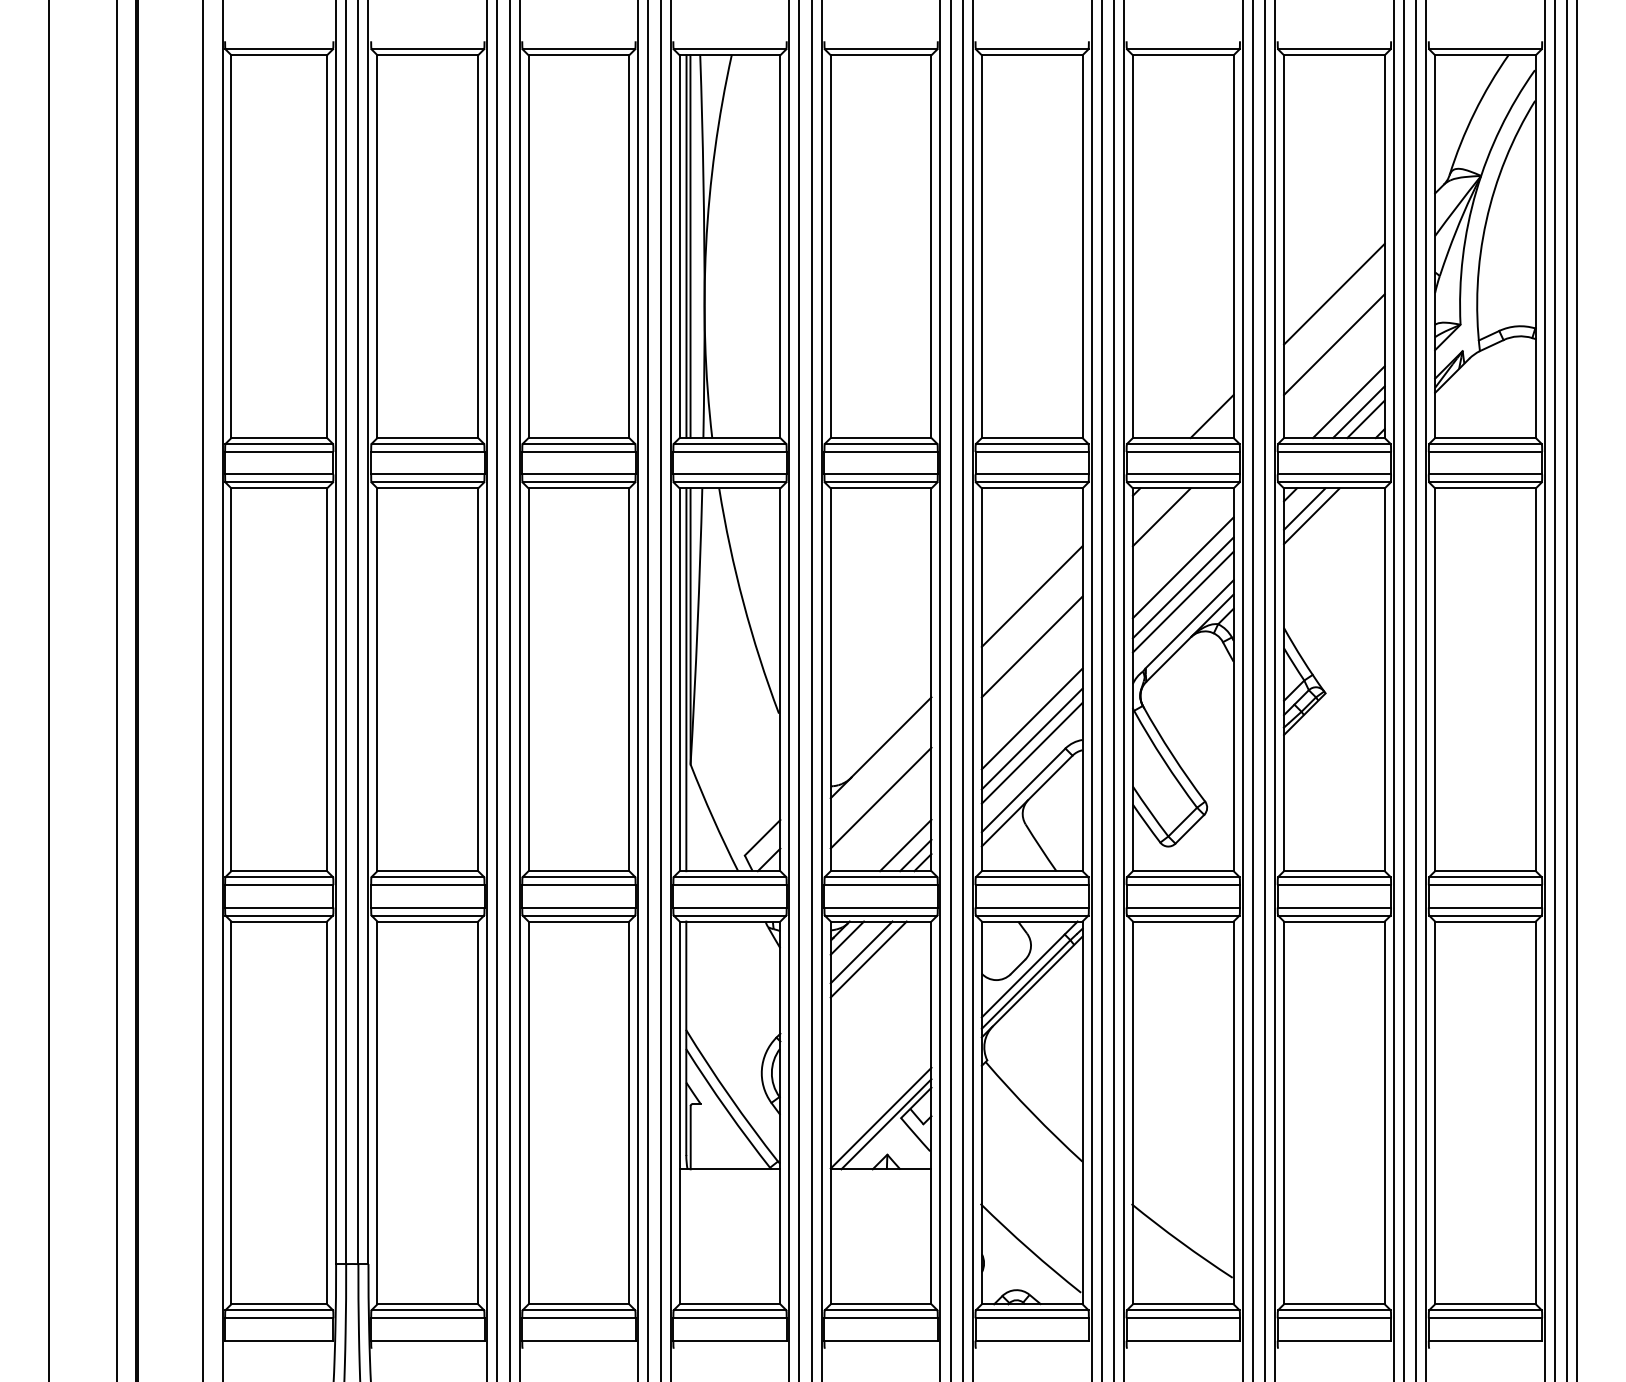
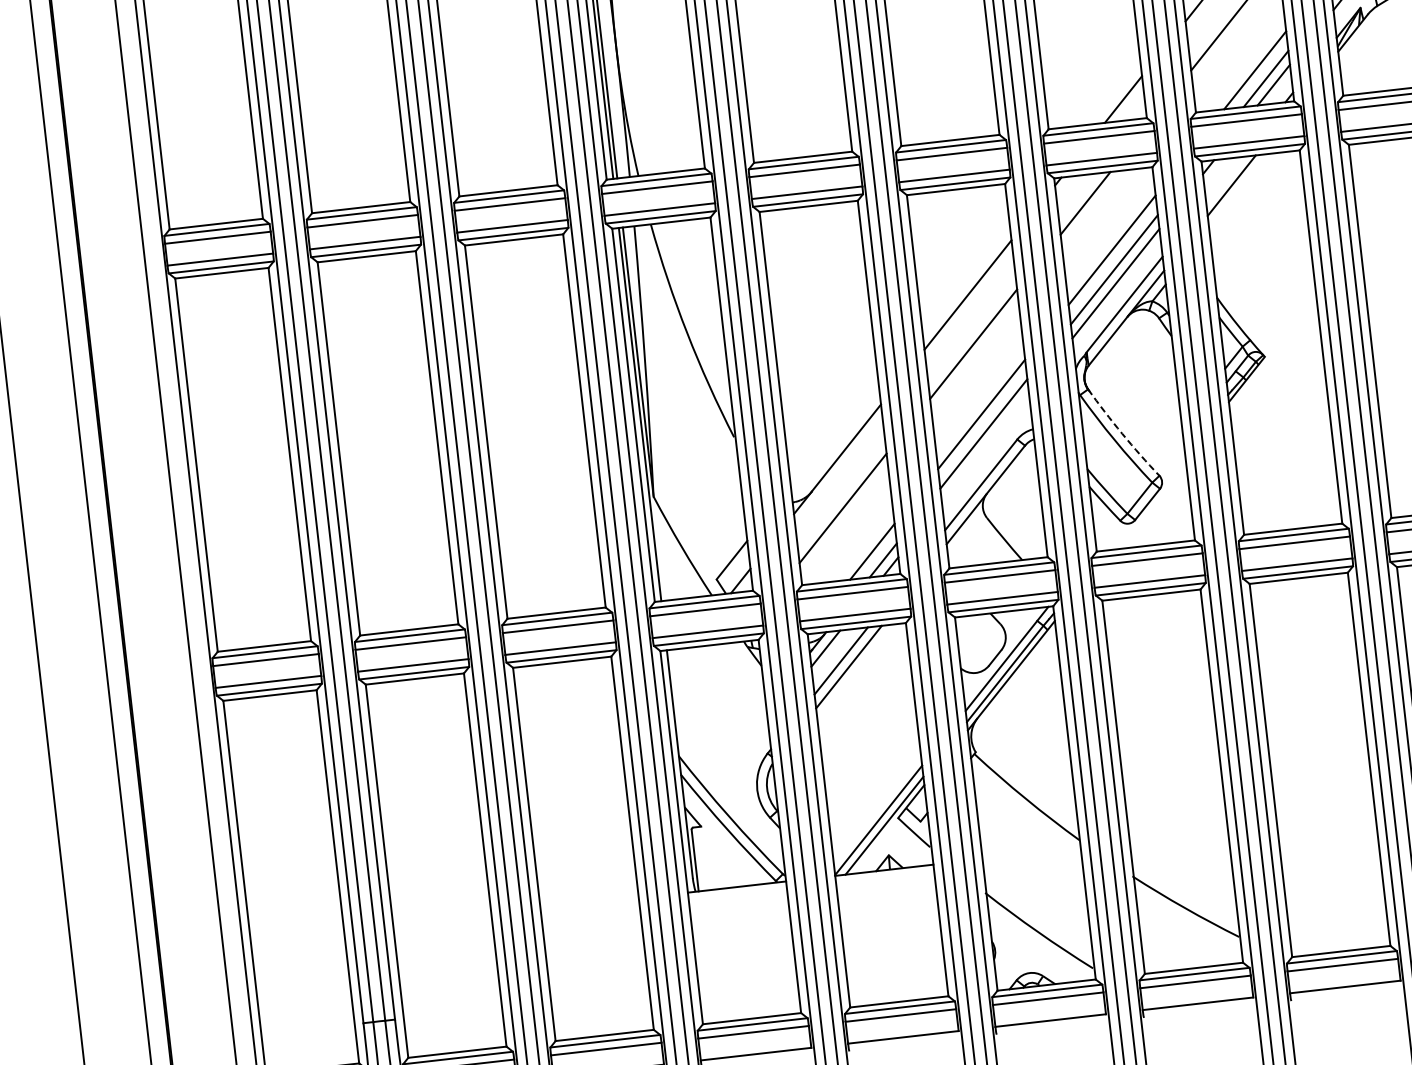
line: (1304, 508) -> (1223, 178), removed
line: (1031, 752) -> (984, 447), removed
arc: (1172, 754) -> (1122, 433), solid -> dashed

